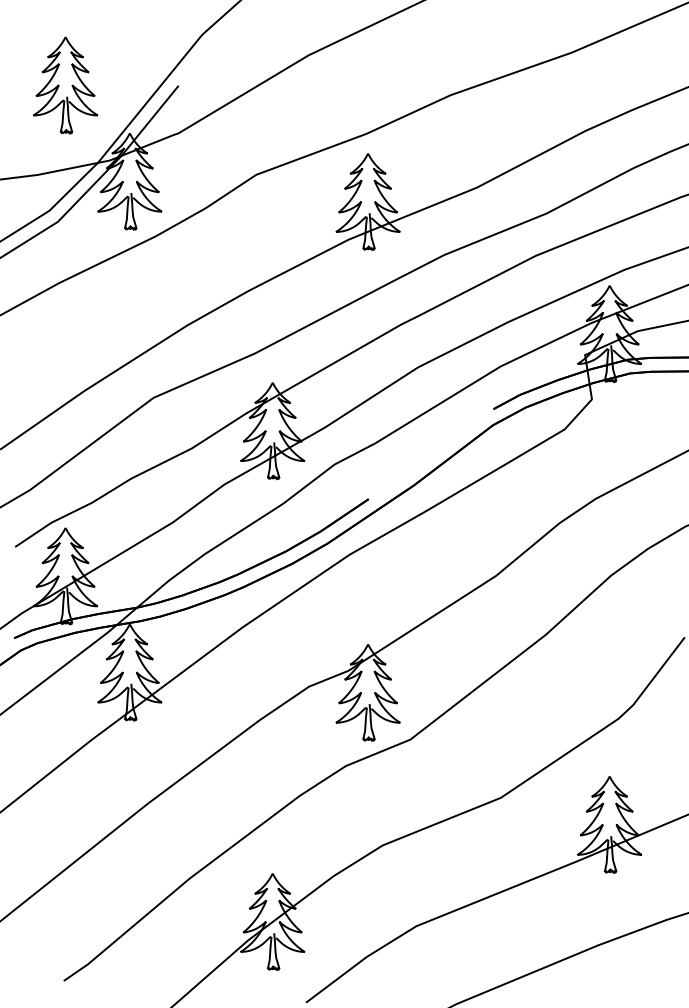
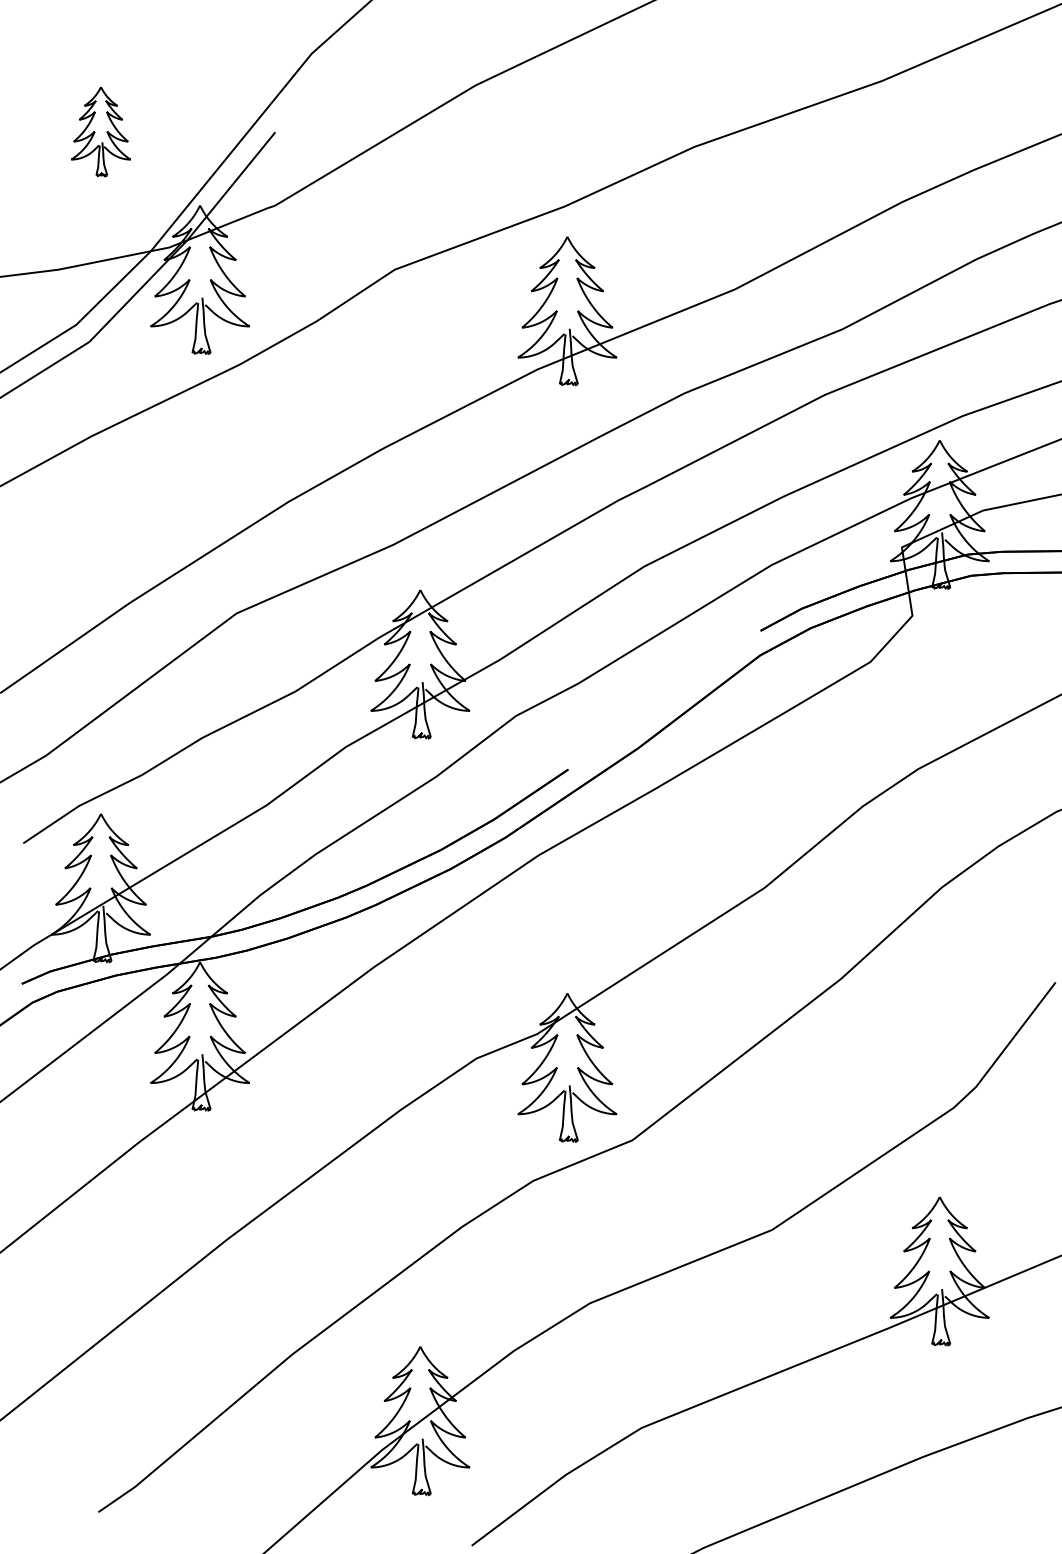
part: (65, 85) -> (100, 131), size x0.6

